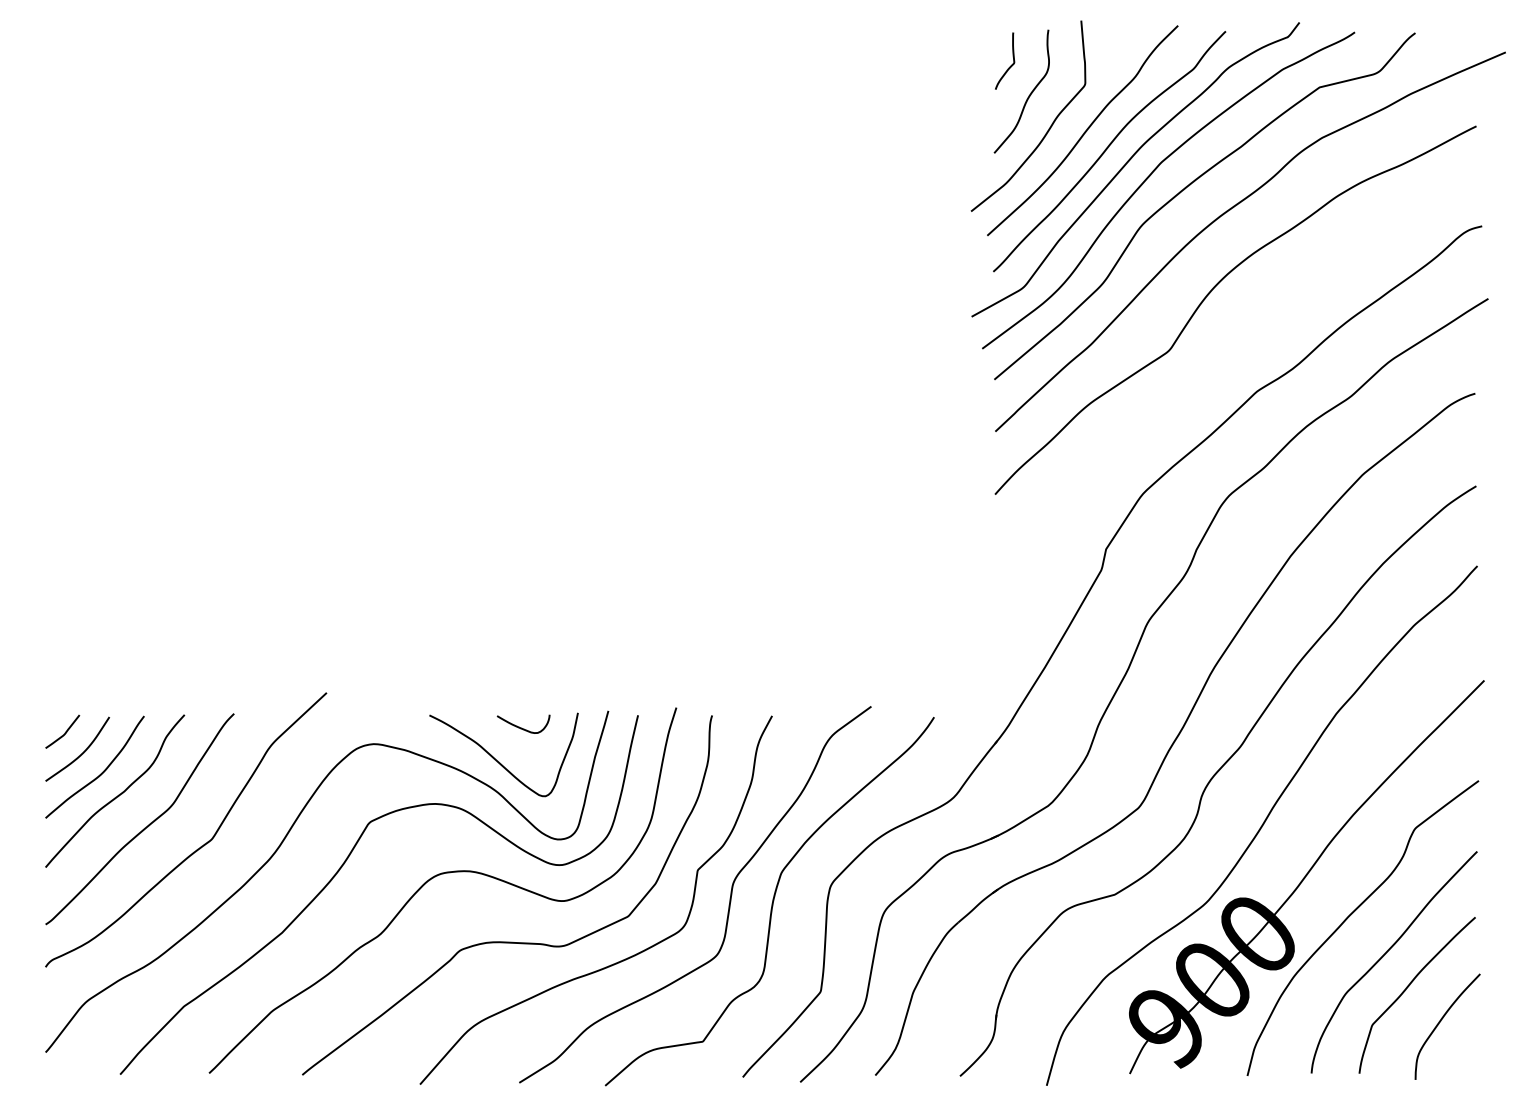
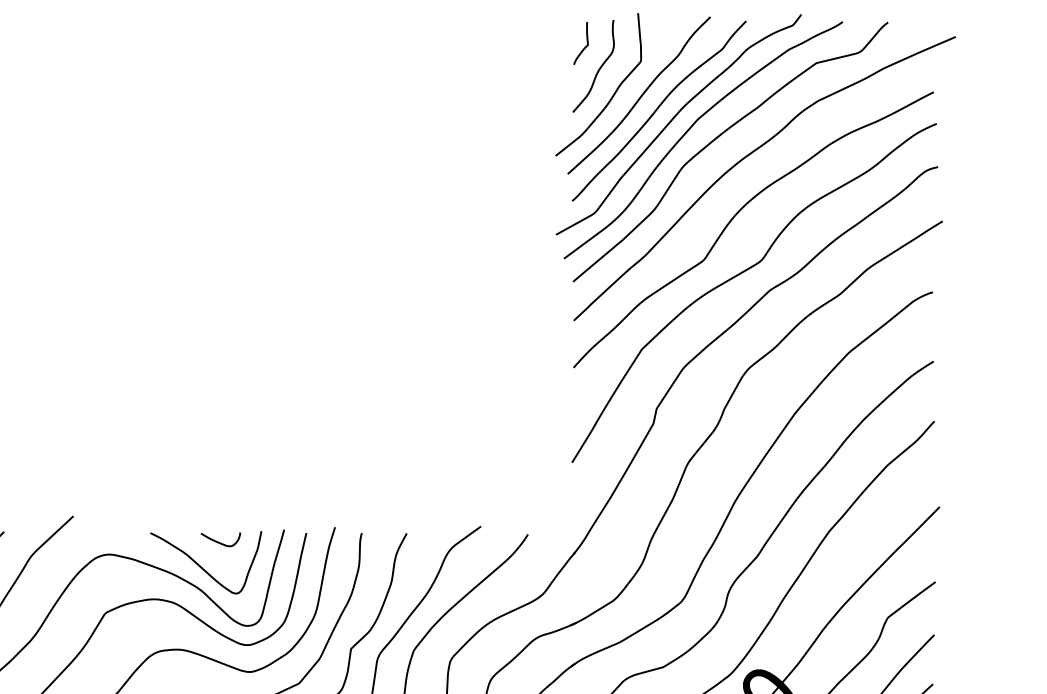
curve: (1222, 367) -> (743, 272), added

